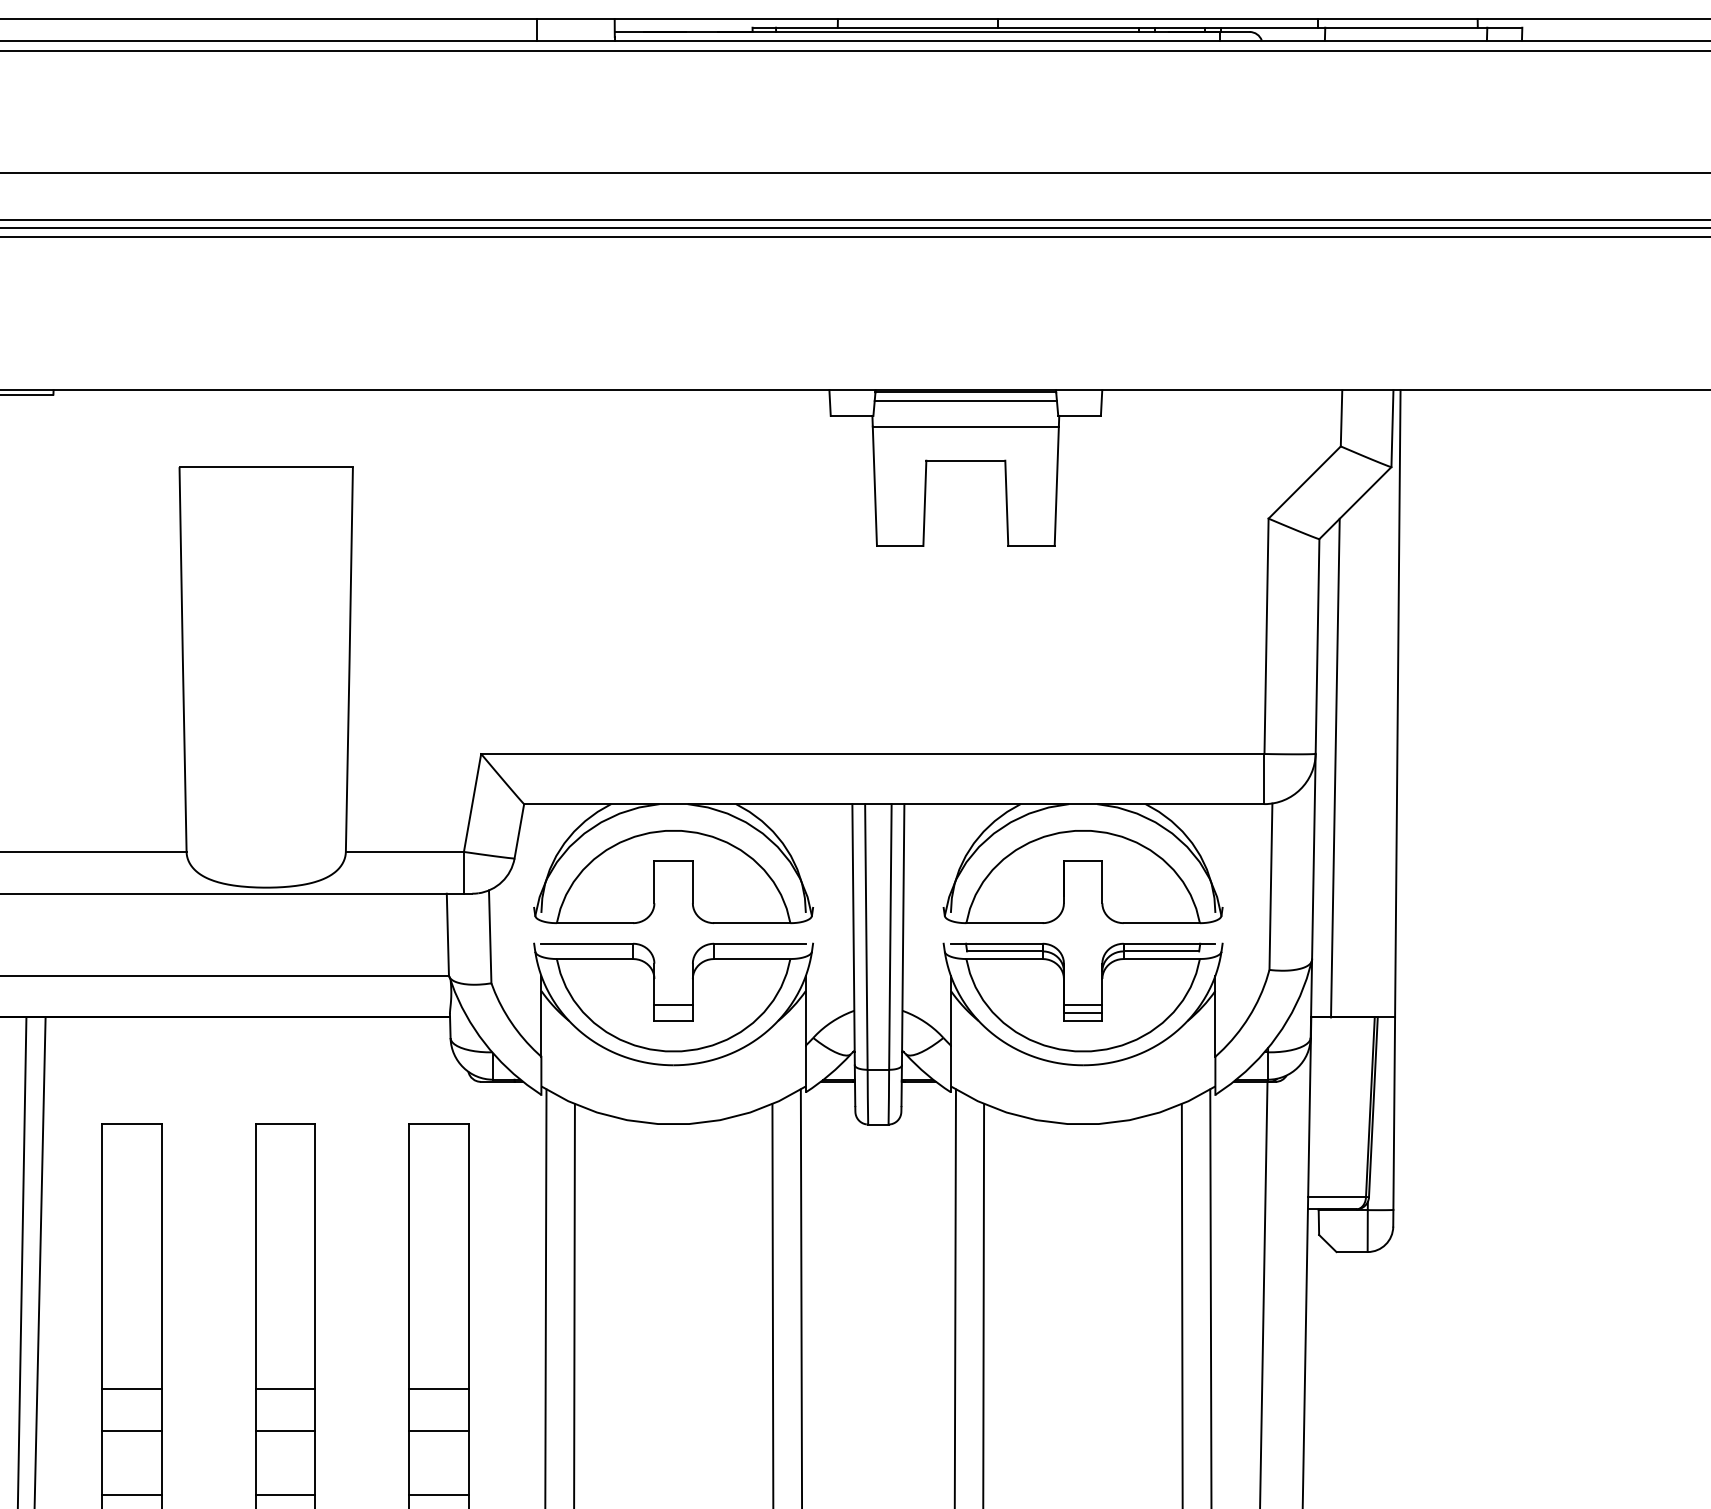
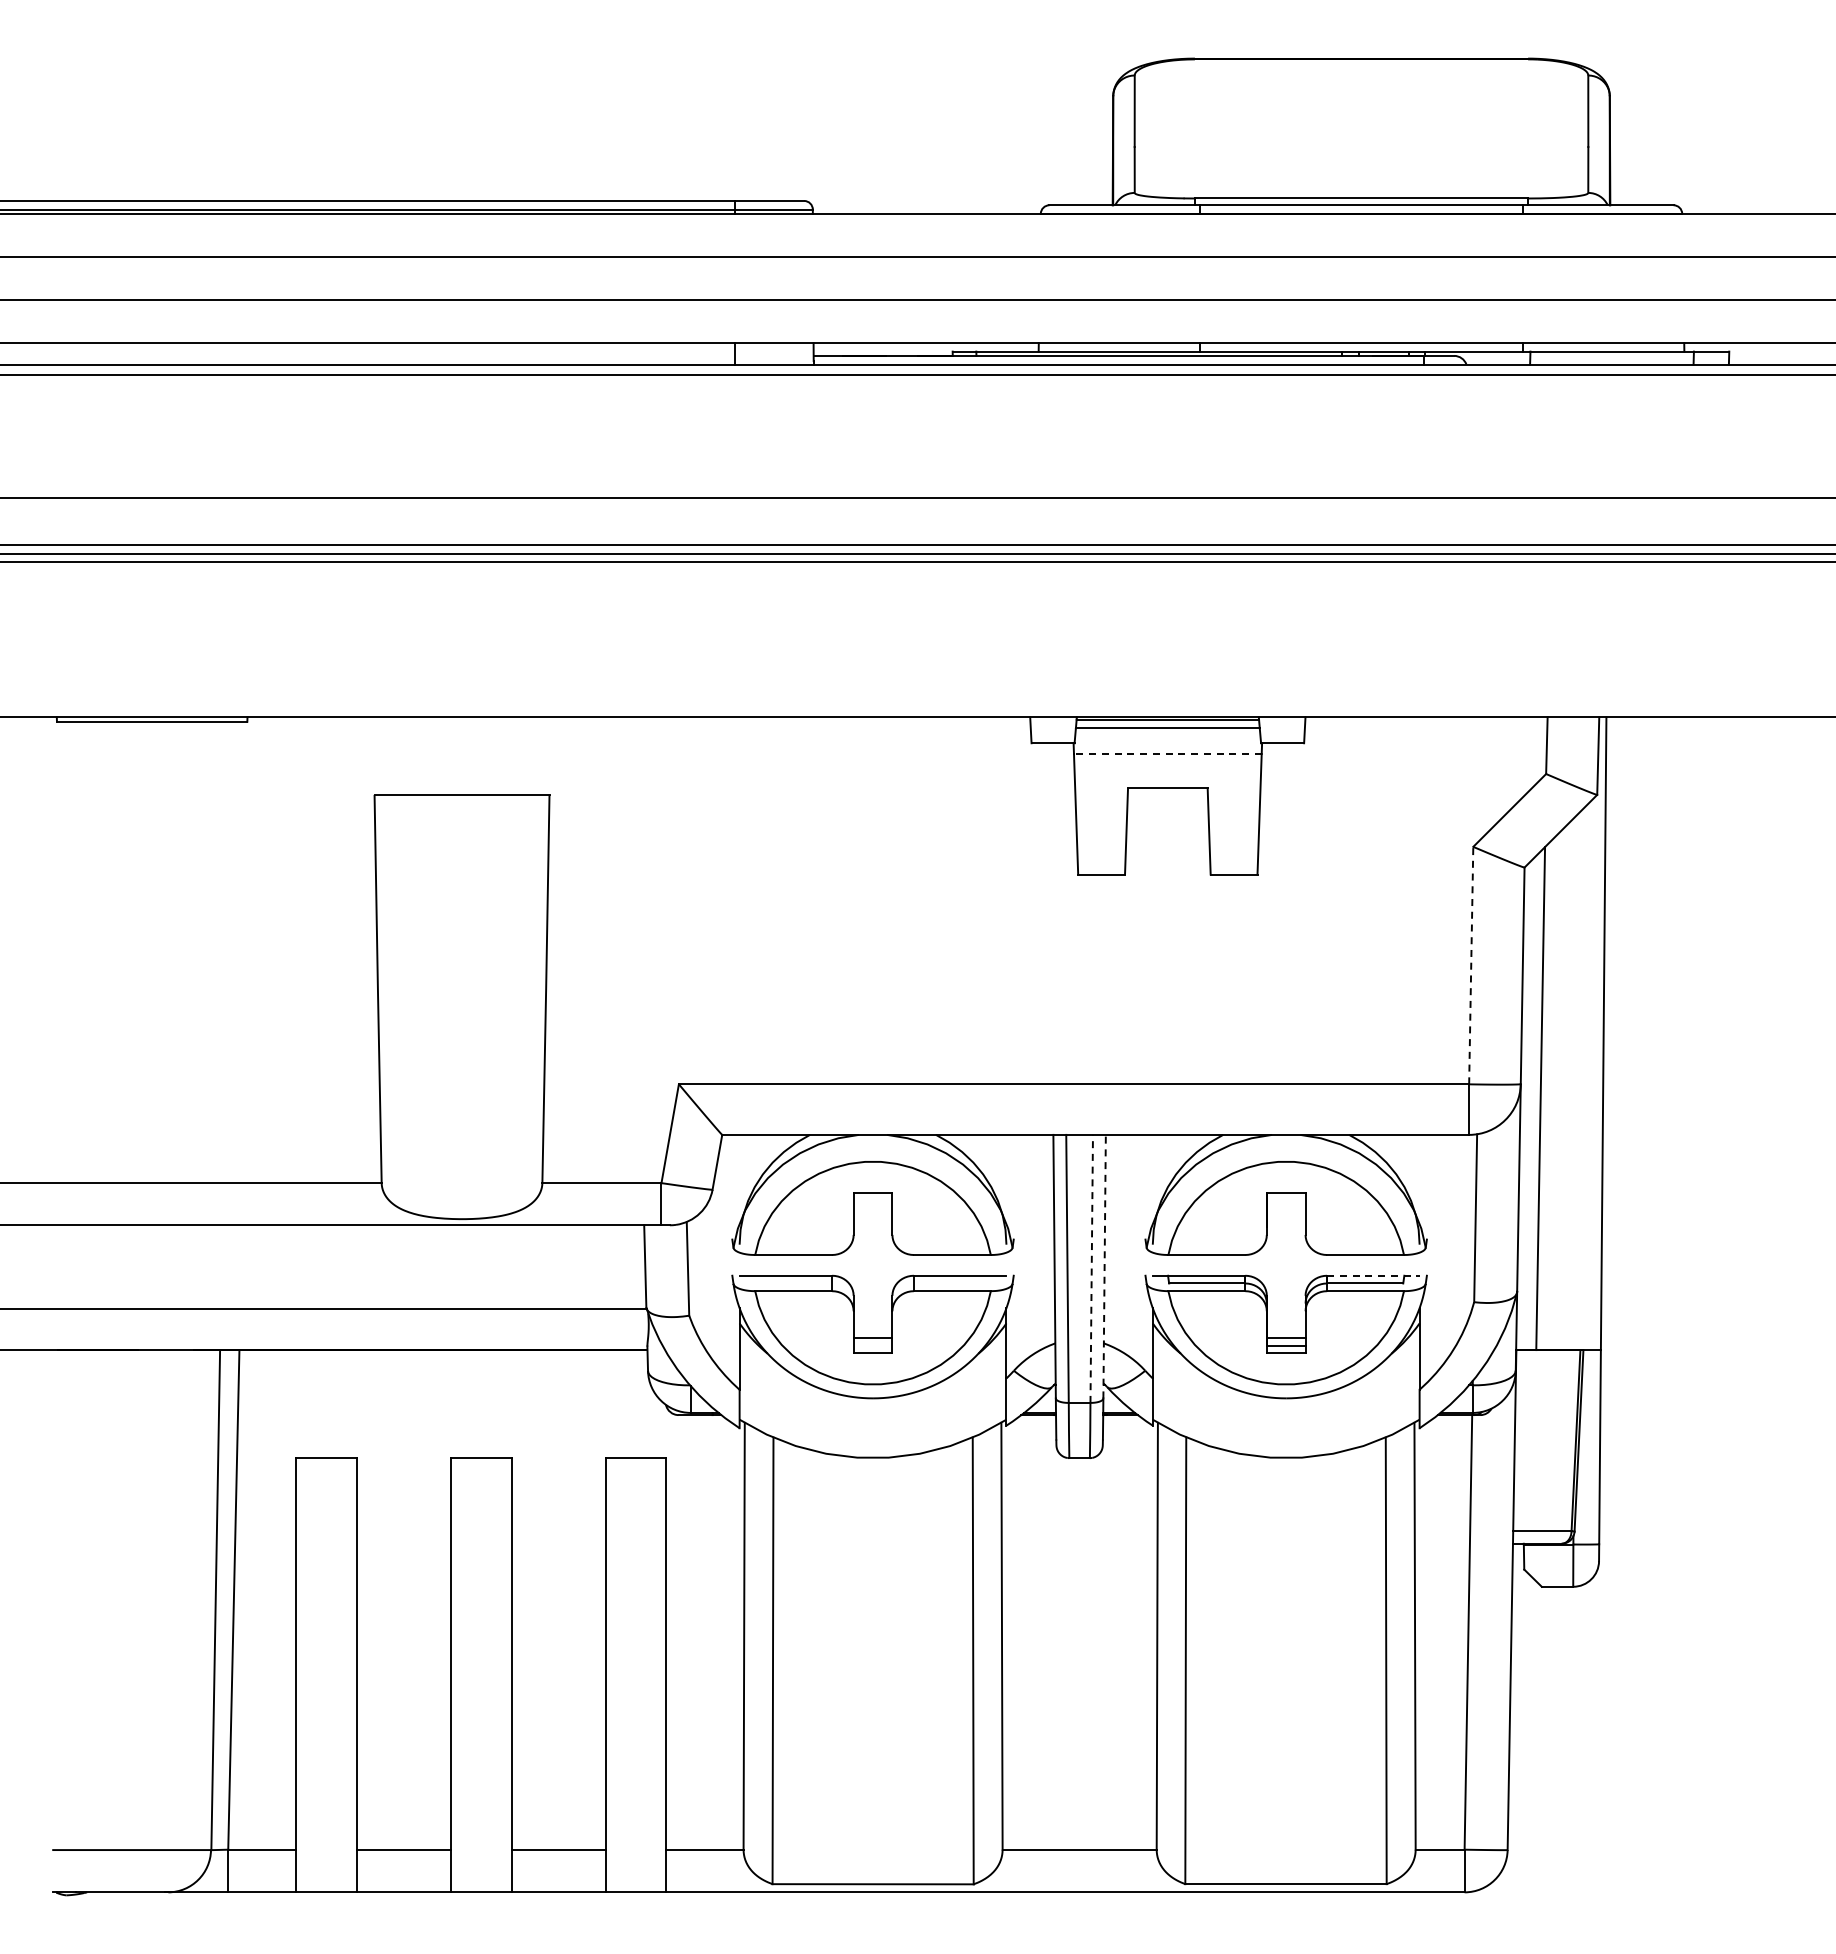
line: (965, 427) -> (1167, 754), solid -> dashed
line: (1266, 636) -> (1471, 965), solid -> dashed
line: (903, 934) -> (1104, 1266), solid -> dashed
line: (890, 936) -> (1091, 1268), solid -> dashed
line: (1169, 943) -> (1373, 1275), solid -> dashed
line: (131, 1388) -> (326, 1724), removed
line: (285, 1388) -> (481, 1724), removed
line: (439, 1388) -> (636, 1724), removed
line: (131, 1431) -> (326, 1767), removed
line: (285, 1431) -> (481, 1767), removed
line: (439, 1431) -> (636, 1767), removed
line: (131, 1495) -> (326, 1832), removed
line: (285, 1495) -> (481, 1832), removed
line: (439, 1495) -> (636, 1832), removed

